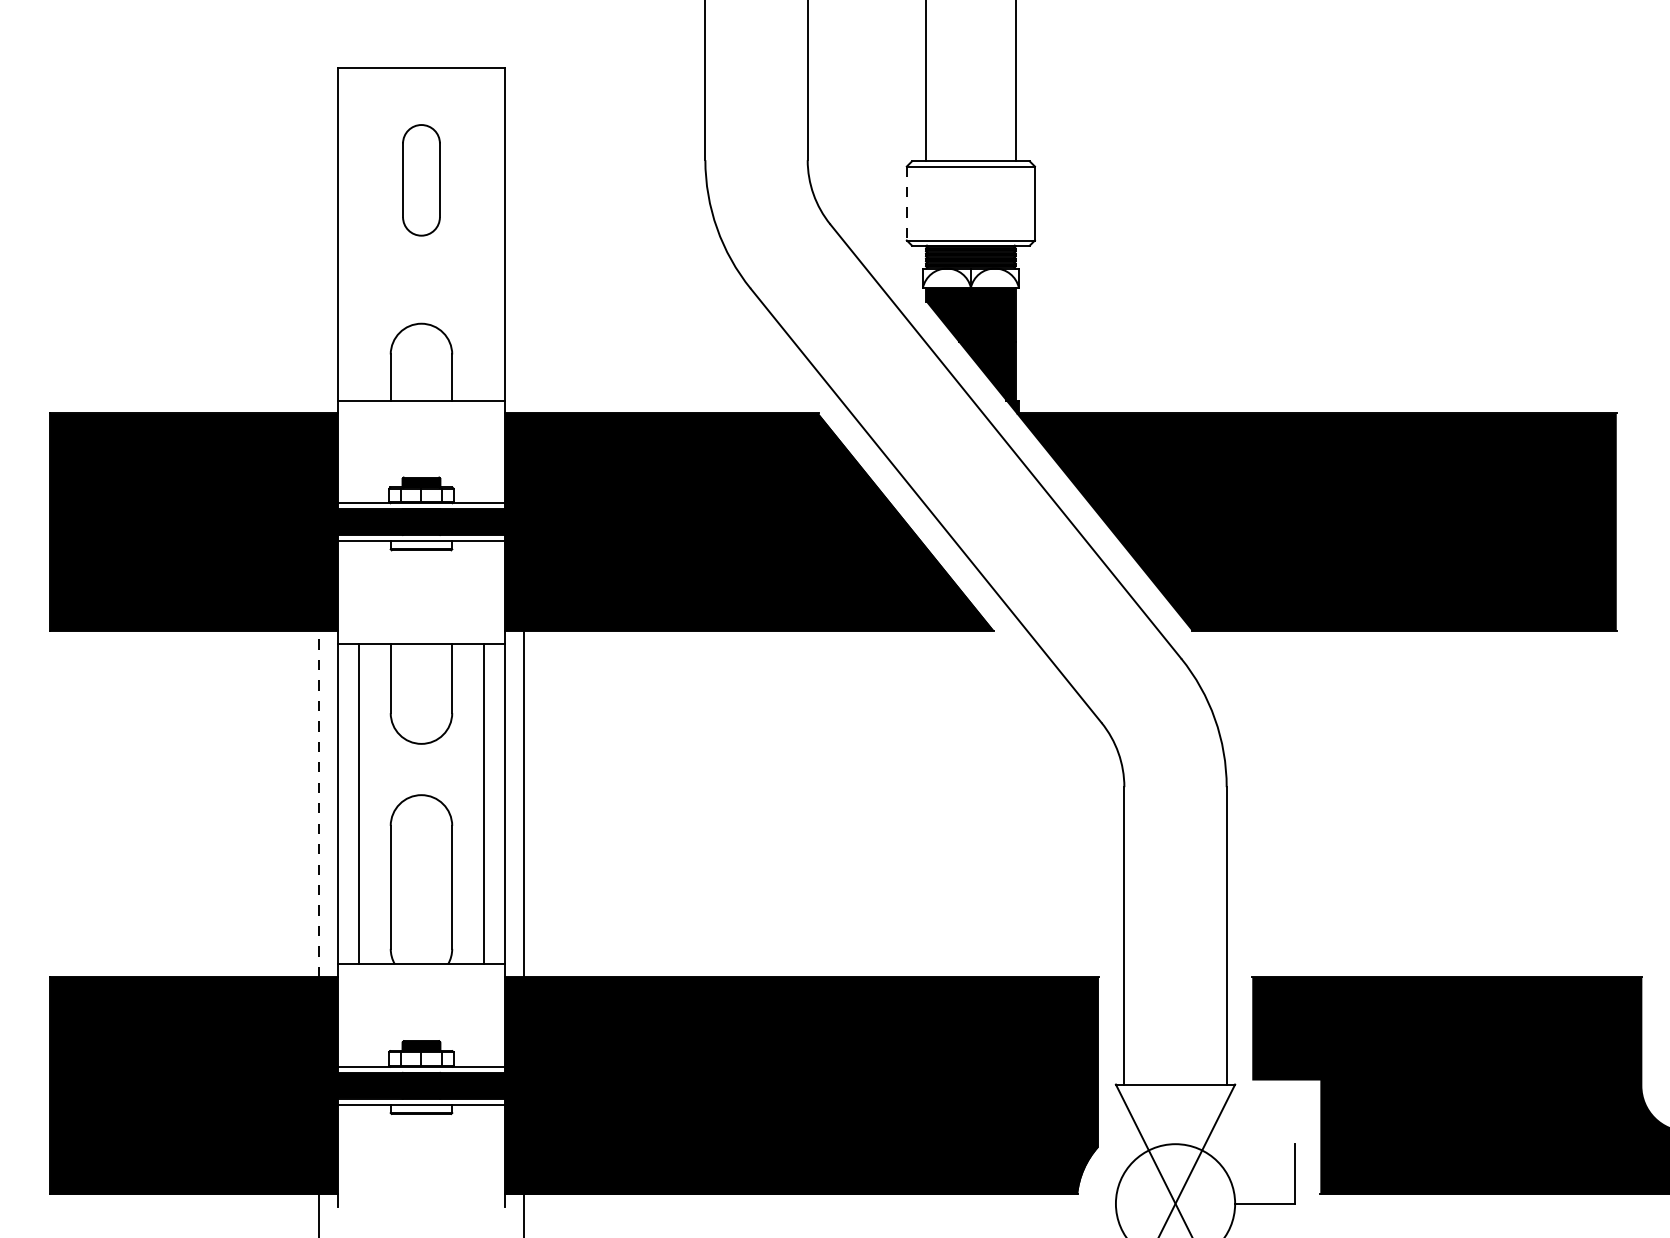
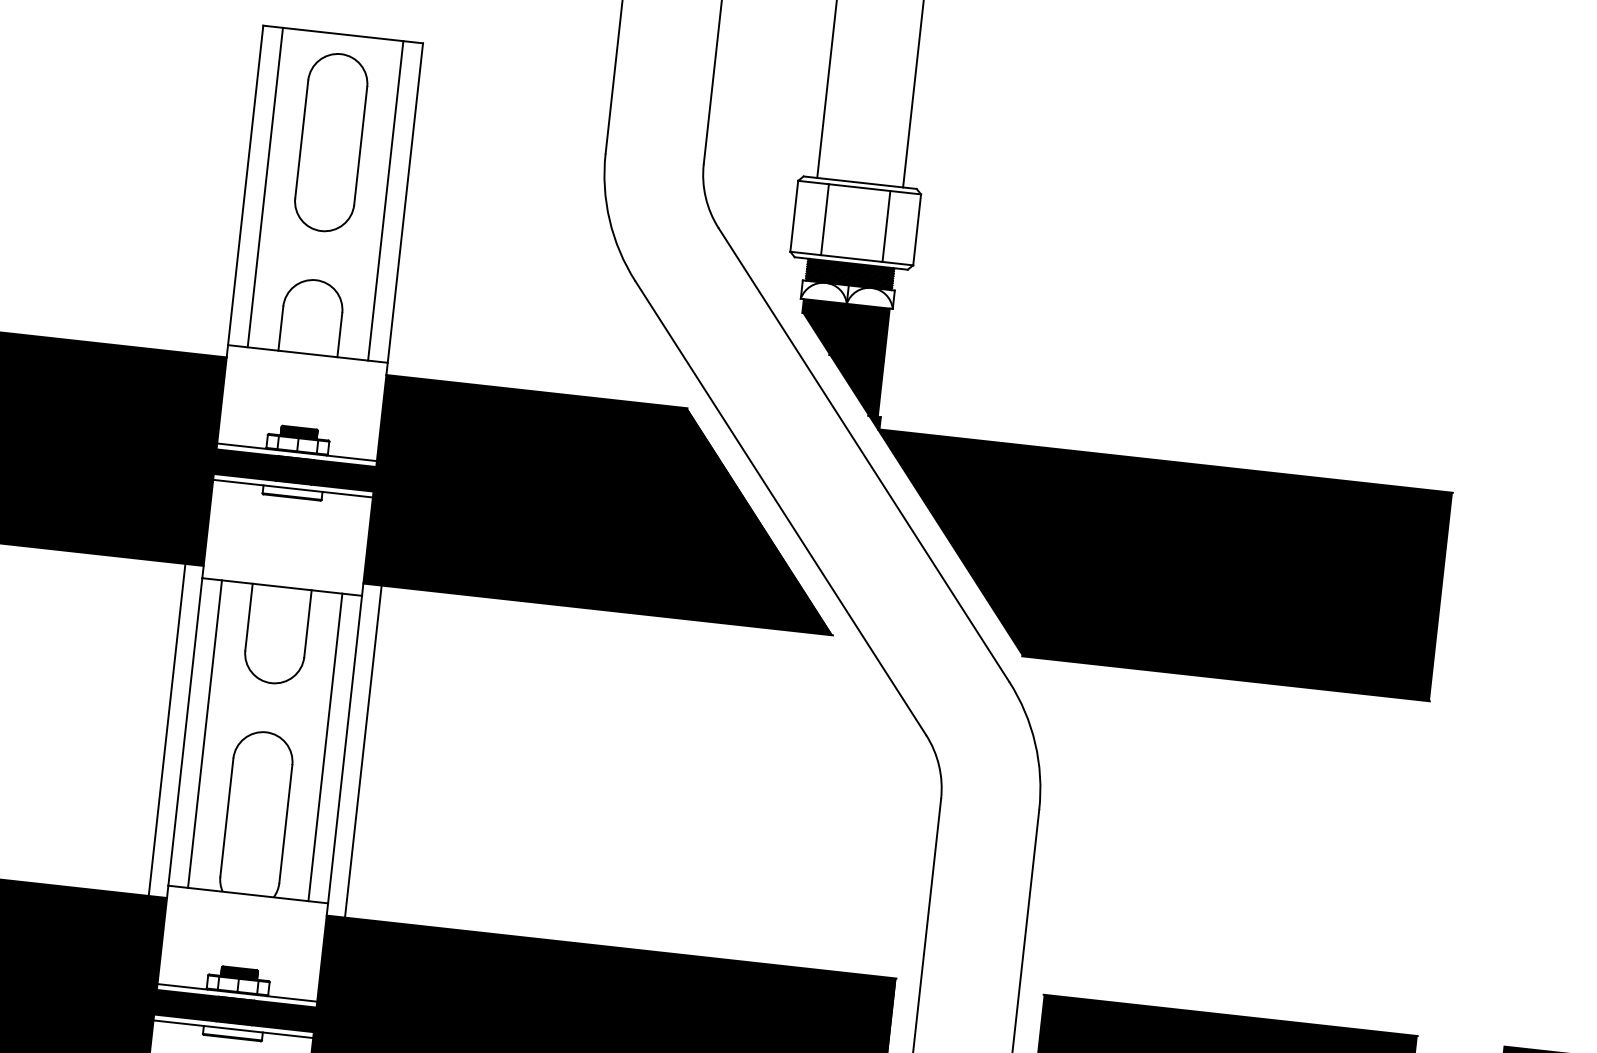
part: (421, 180) -> (331, 142), size x1.67
line: (906, 203) -> (793, 216), dashed -> solid
line: (938, 203) -> (824, 219), added
line: (1002, 203) -> (886, 226), added
line: (358, 233) -> (265, 187), added
line: (484, 233) -> (386, 200), added
line: (319, 803) -> (167, 729), dashed -> solid

